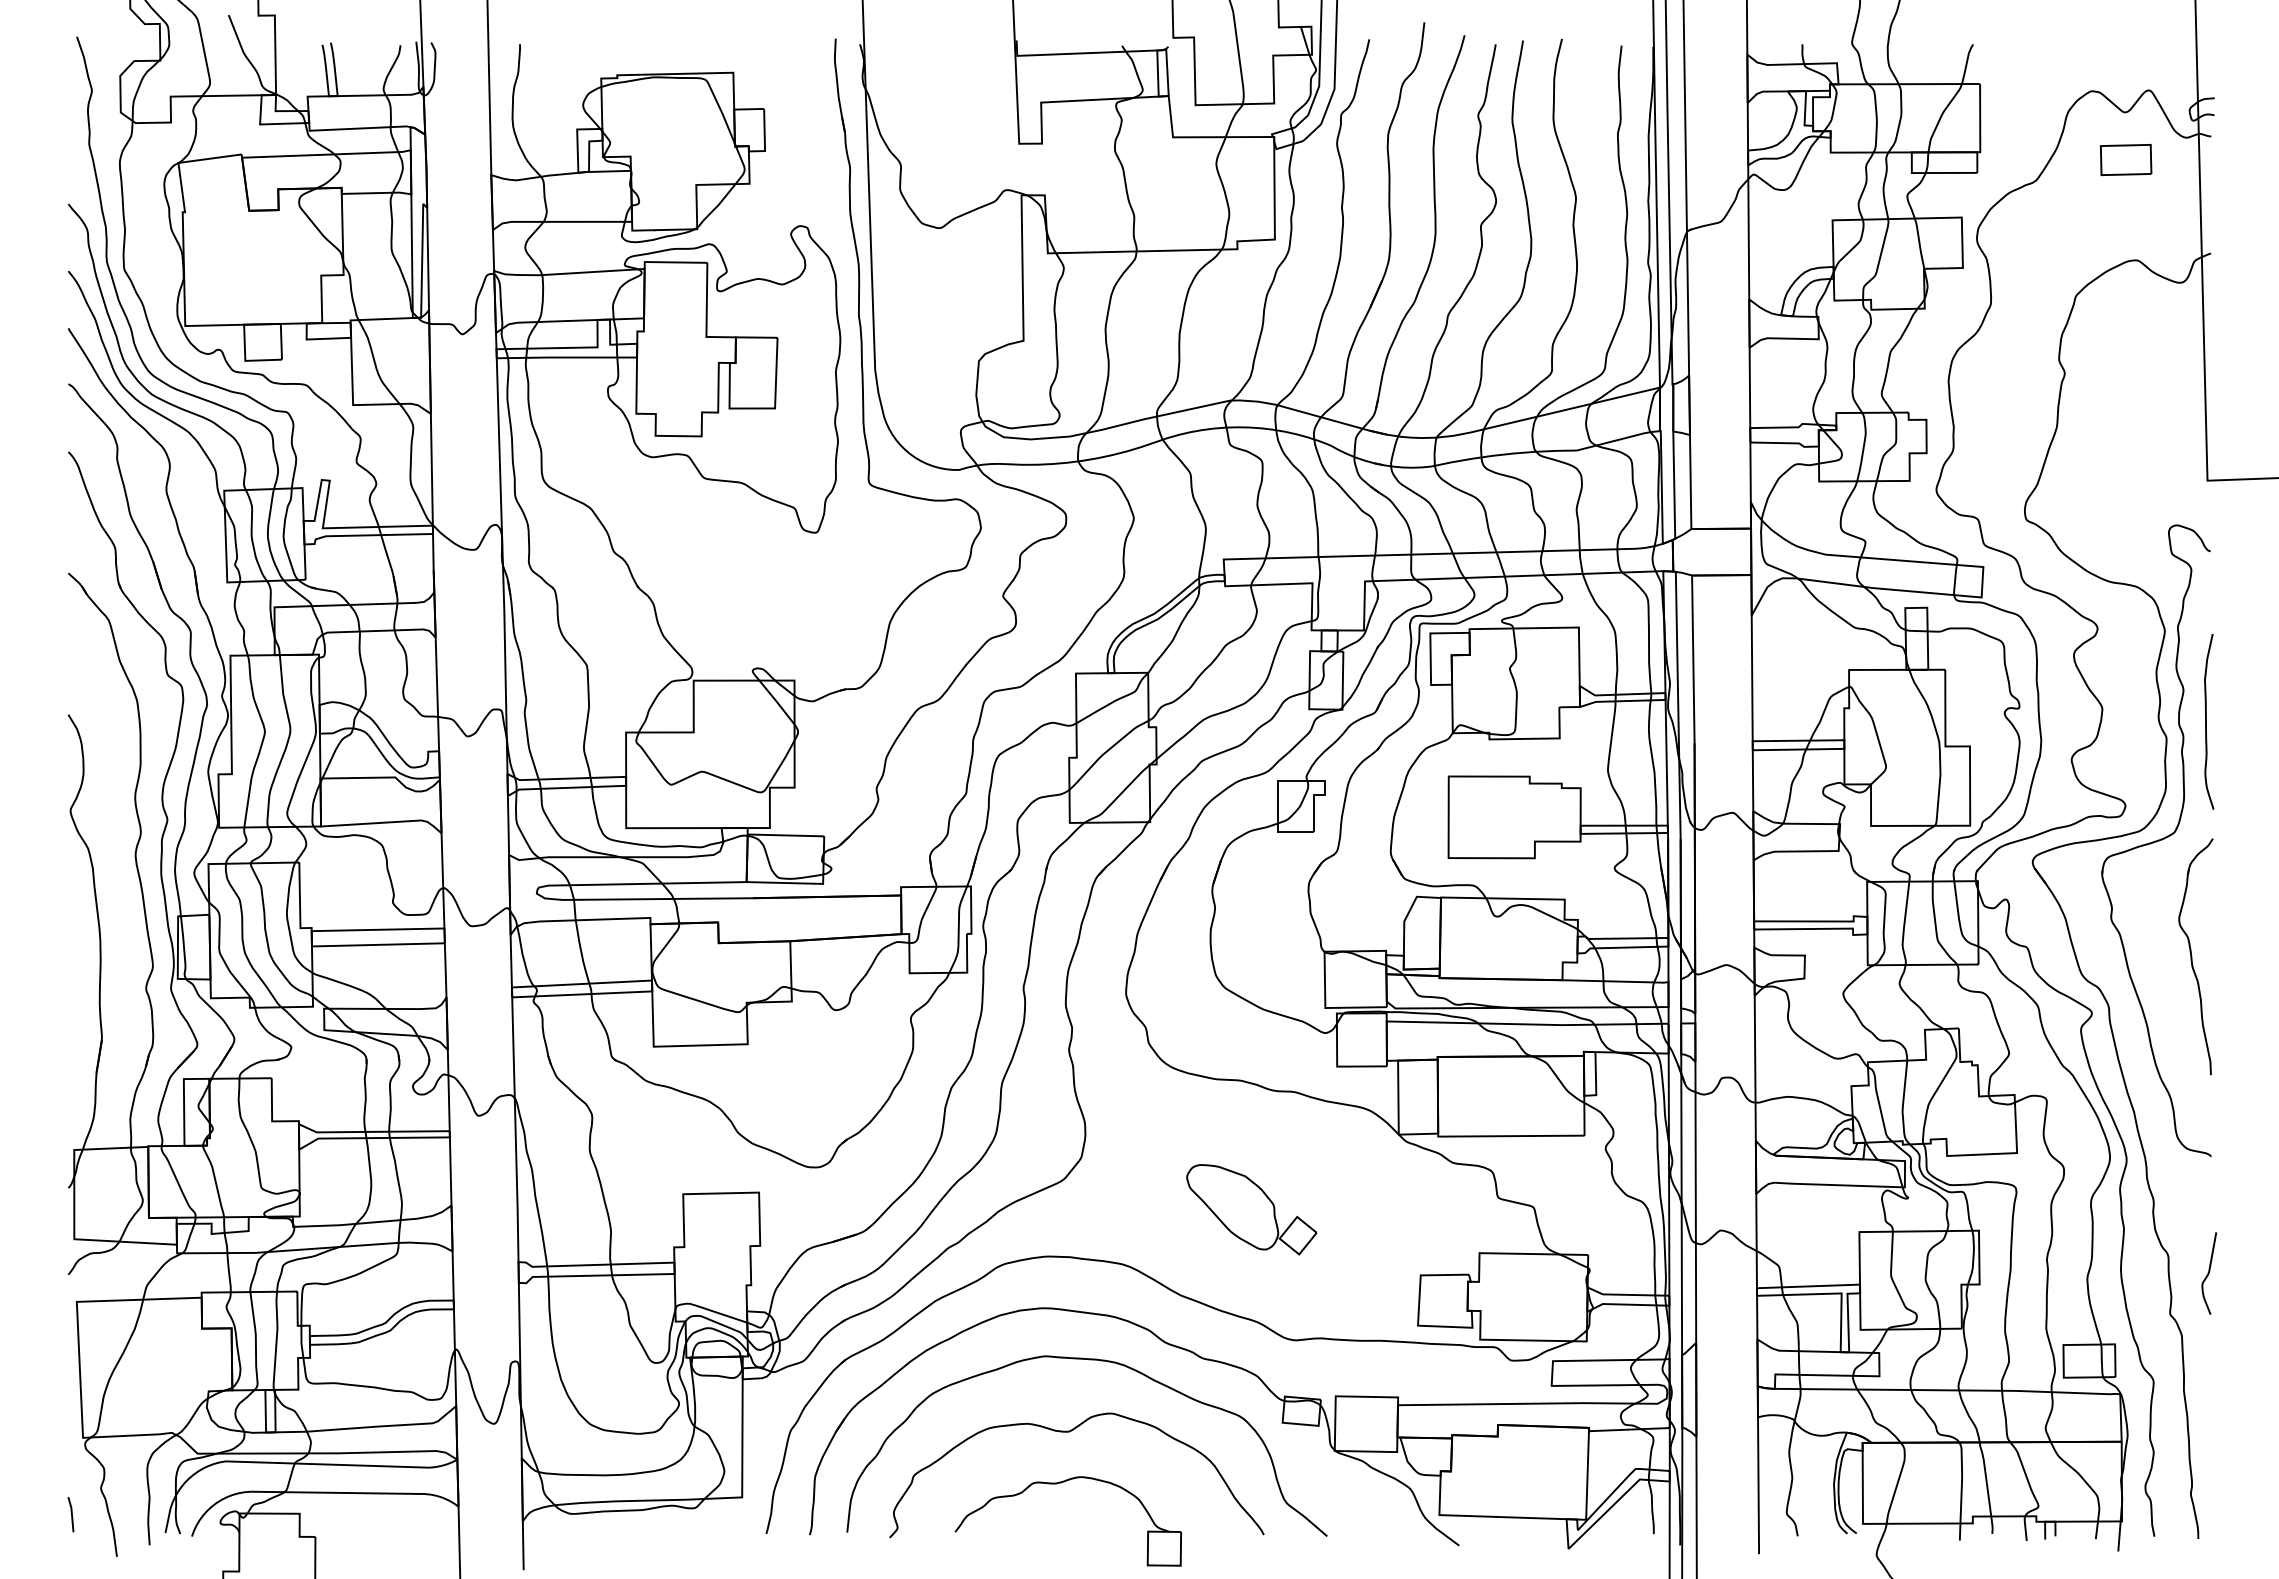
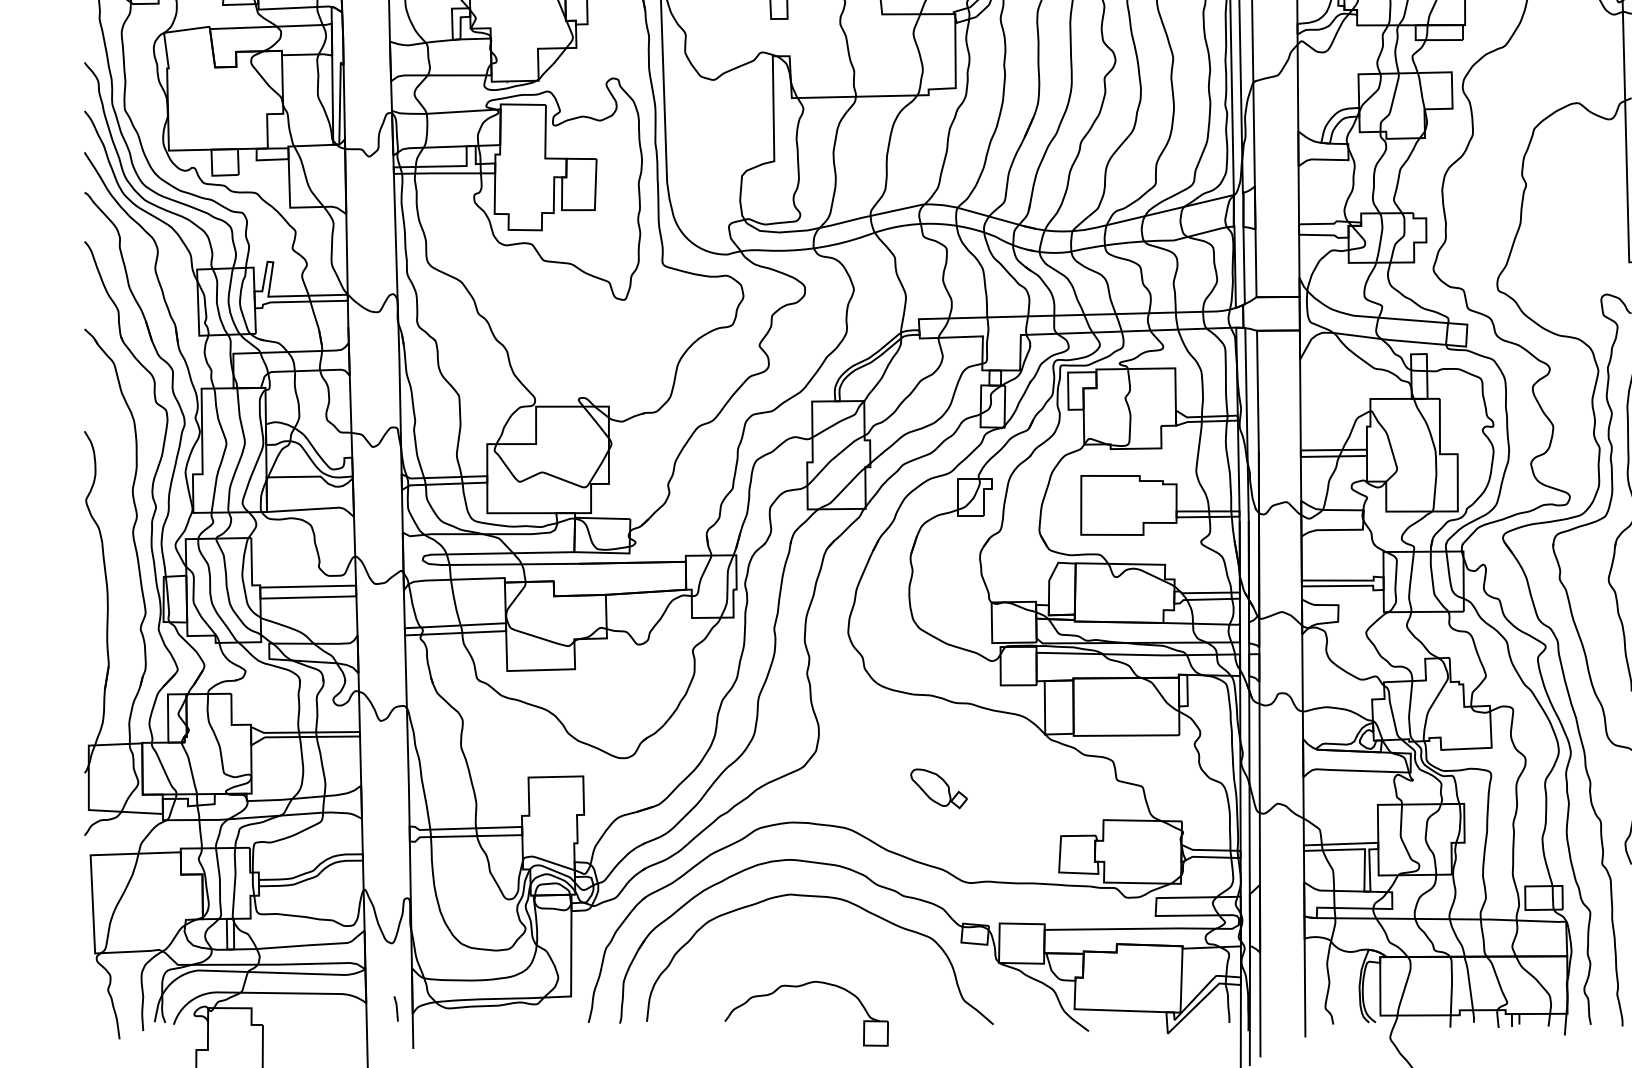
part: (2126, 159) -> (1570, 30), removed
part: (1251, 1209) -> (938, 788), size x0.6
curve: (1069, 1432) -> (807, 949), removed
line: (71, 1514) -> (396, 1008), moved

